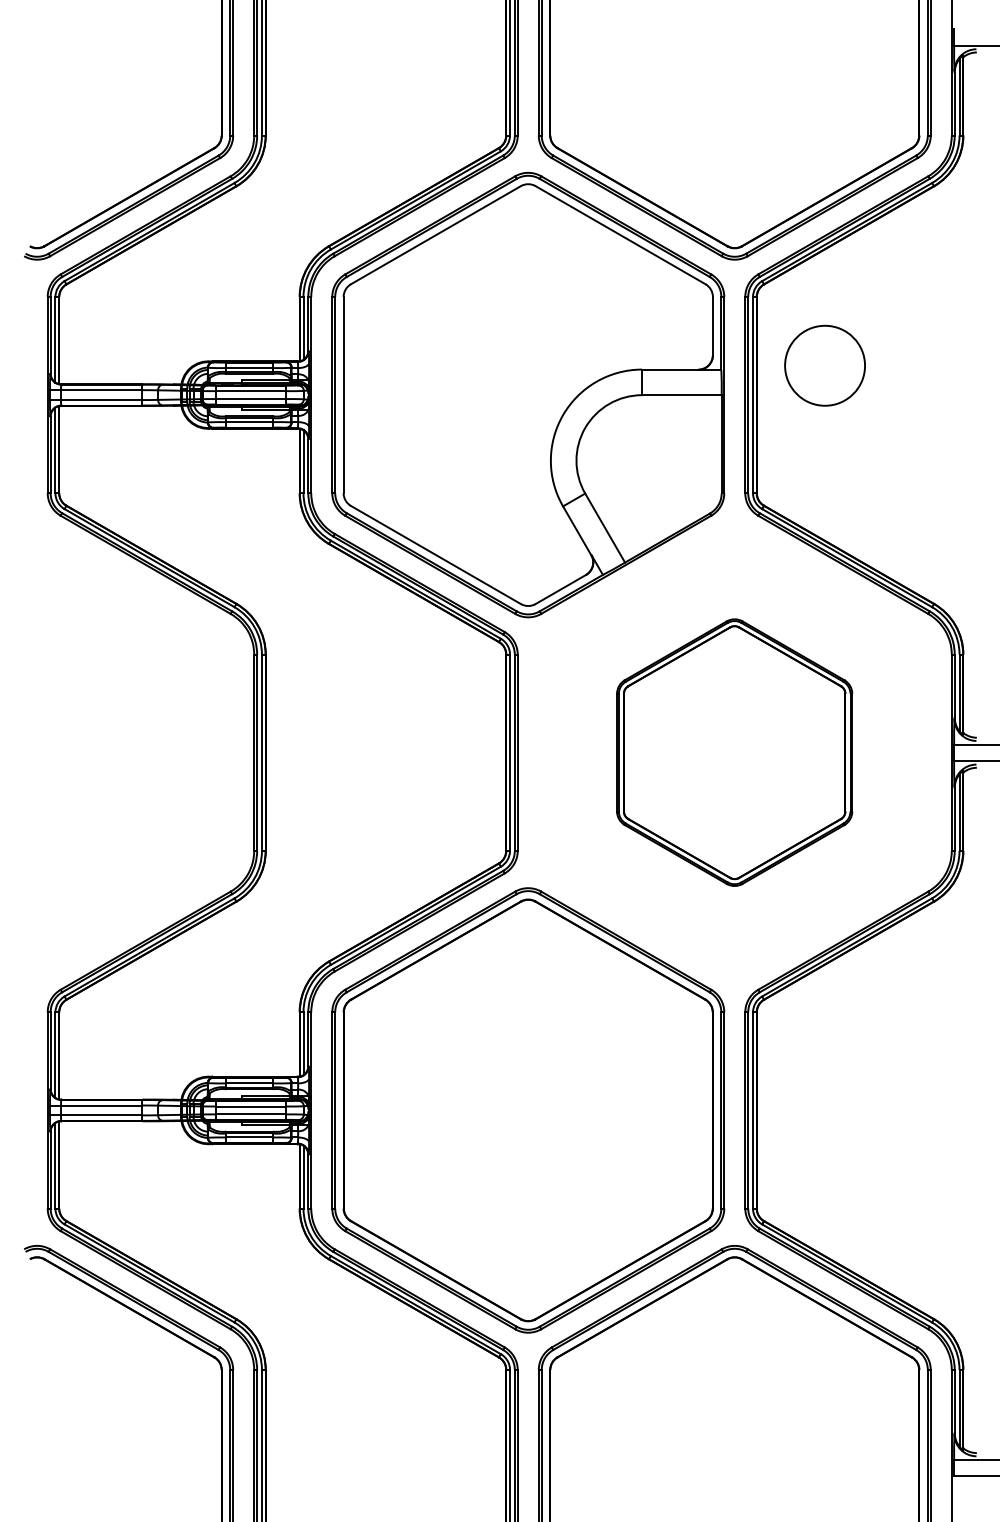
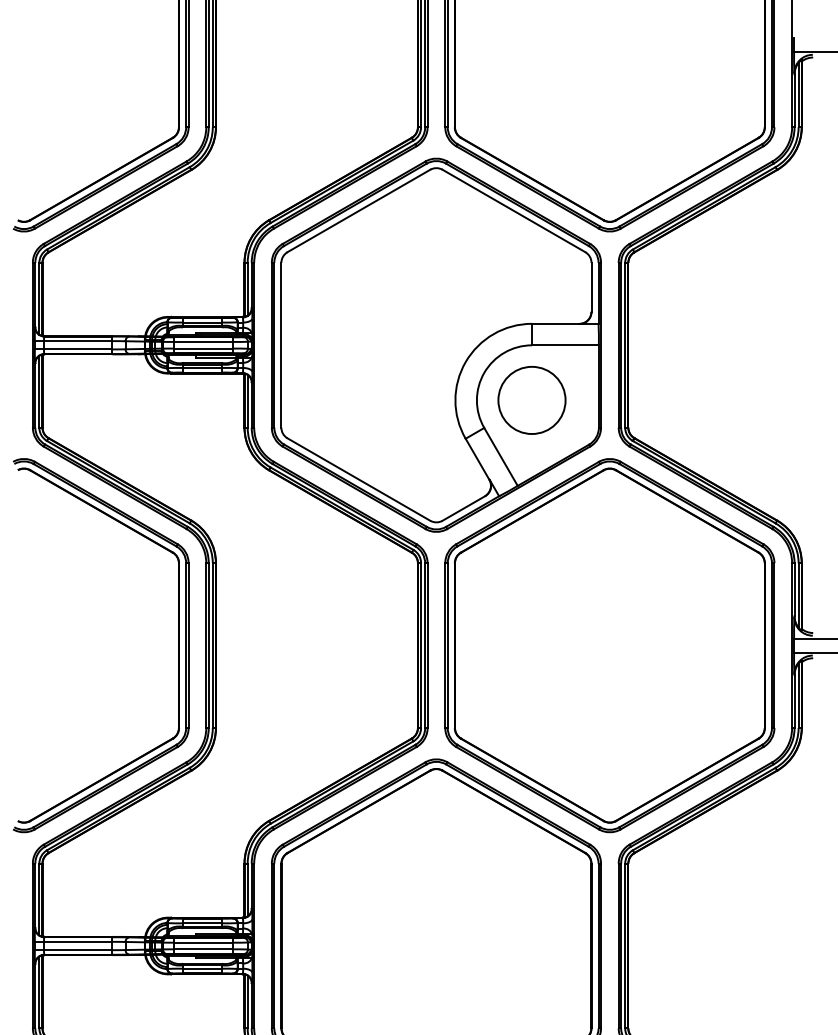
circle: (824, 365) -> (531, 400), moved
part: (221, 752) -> (178, 645), added
part: (734, 752) -> (609, 645), size x1.67

